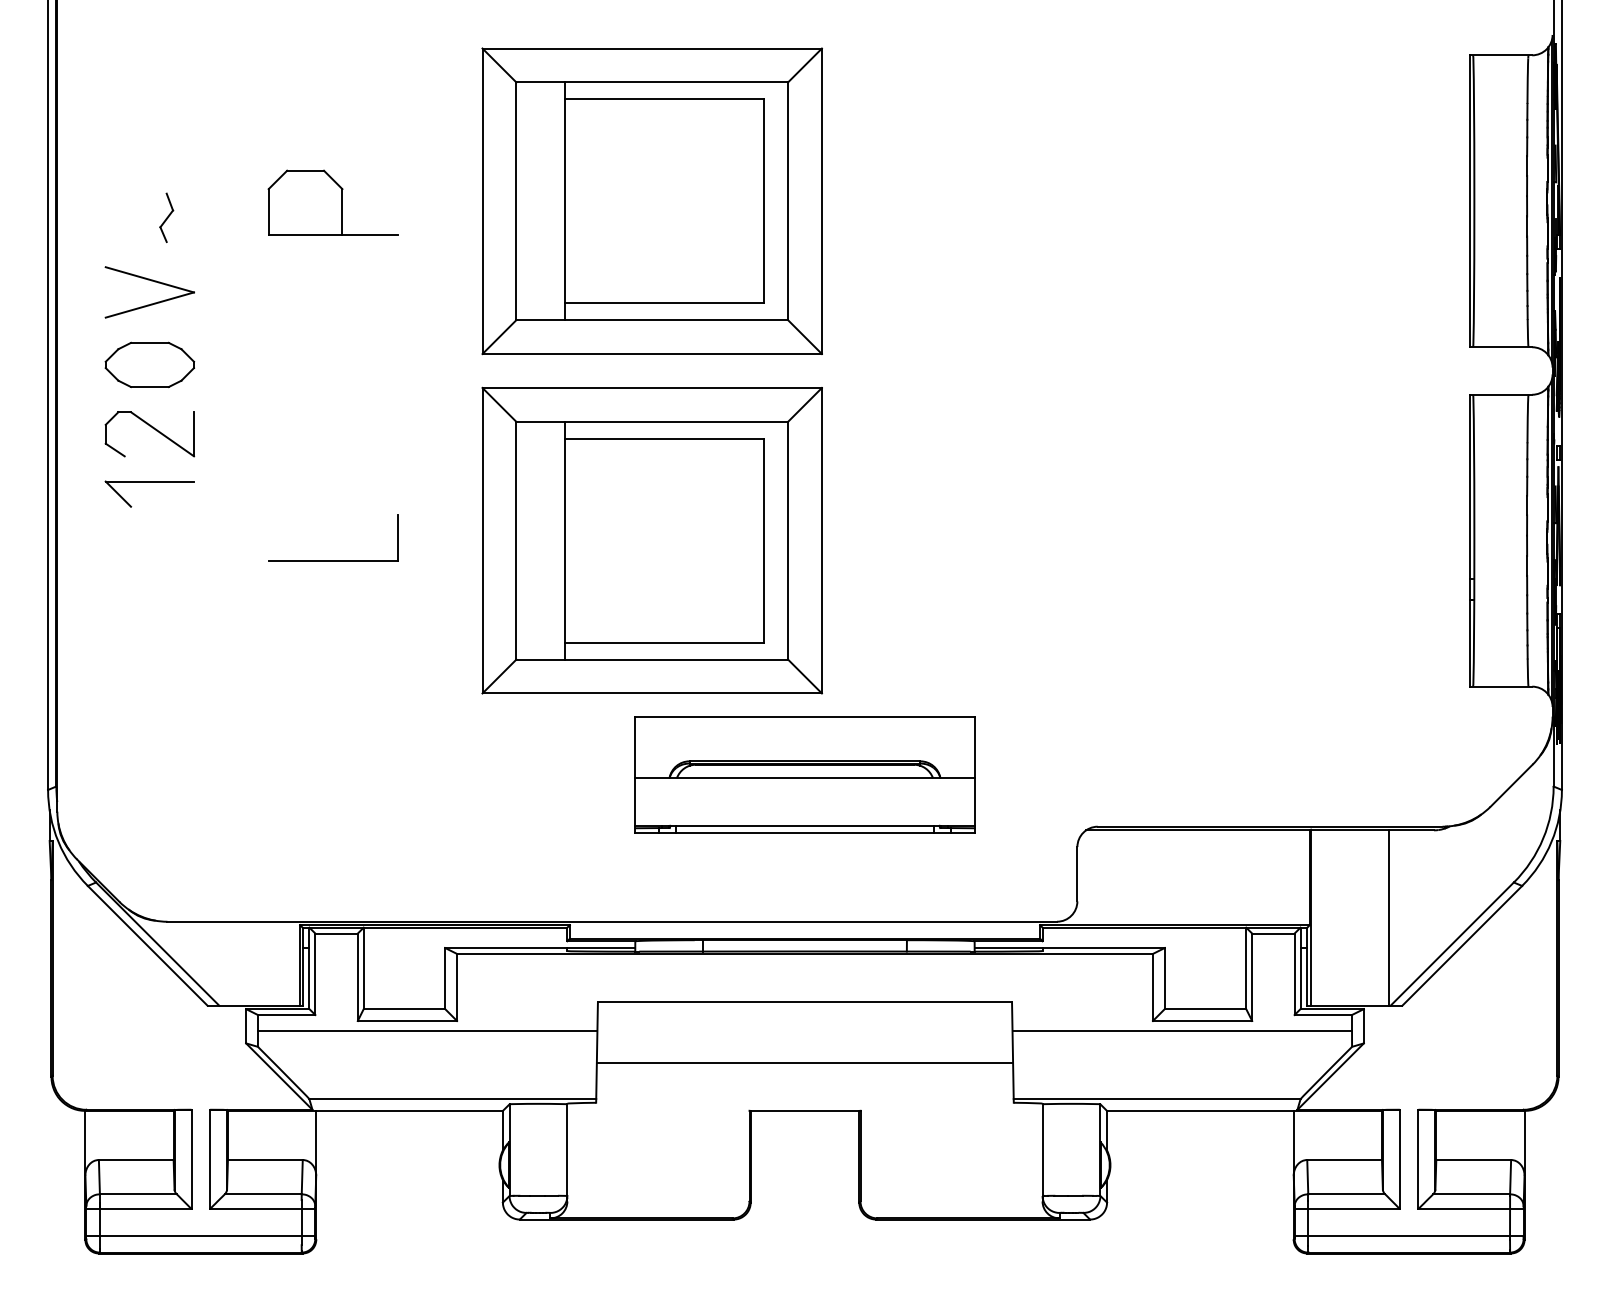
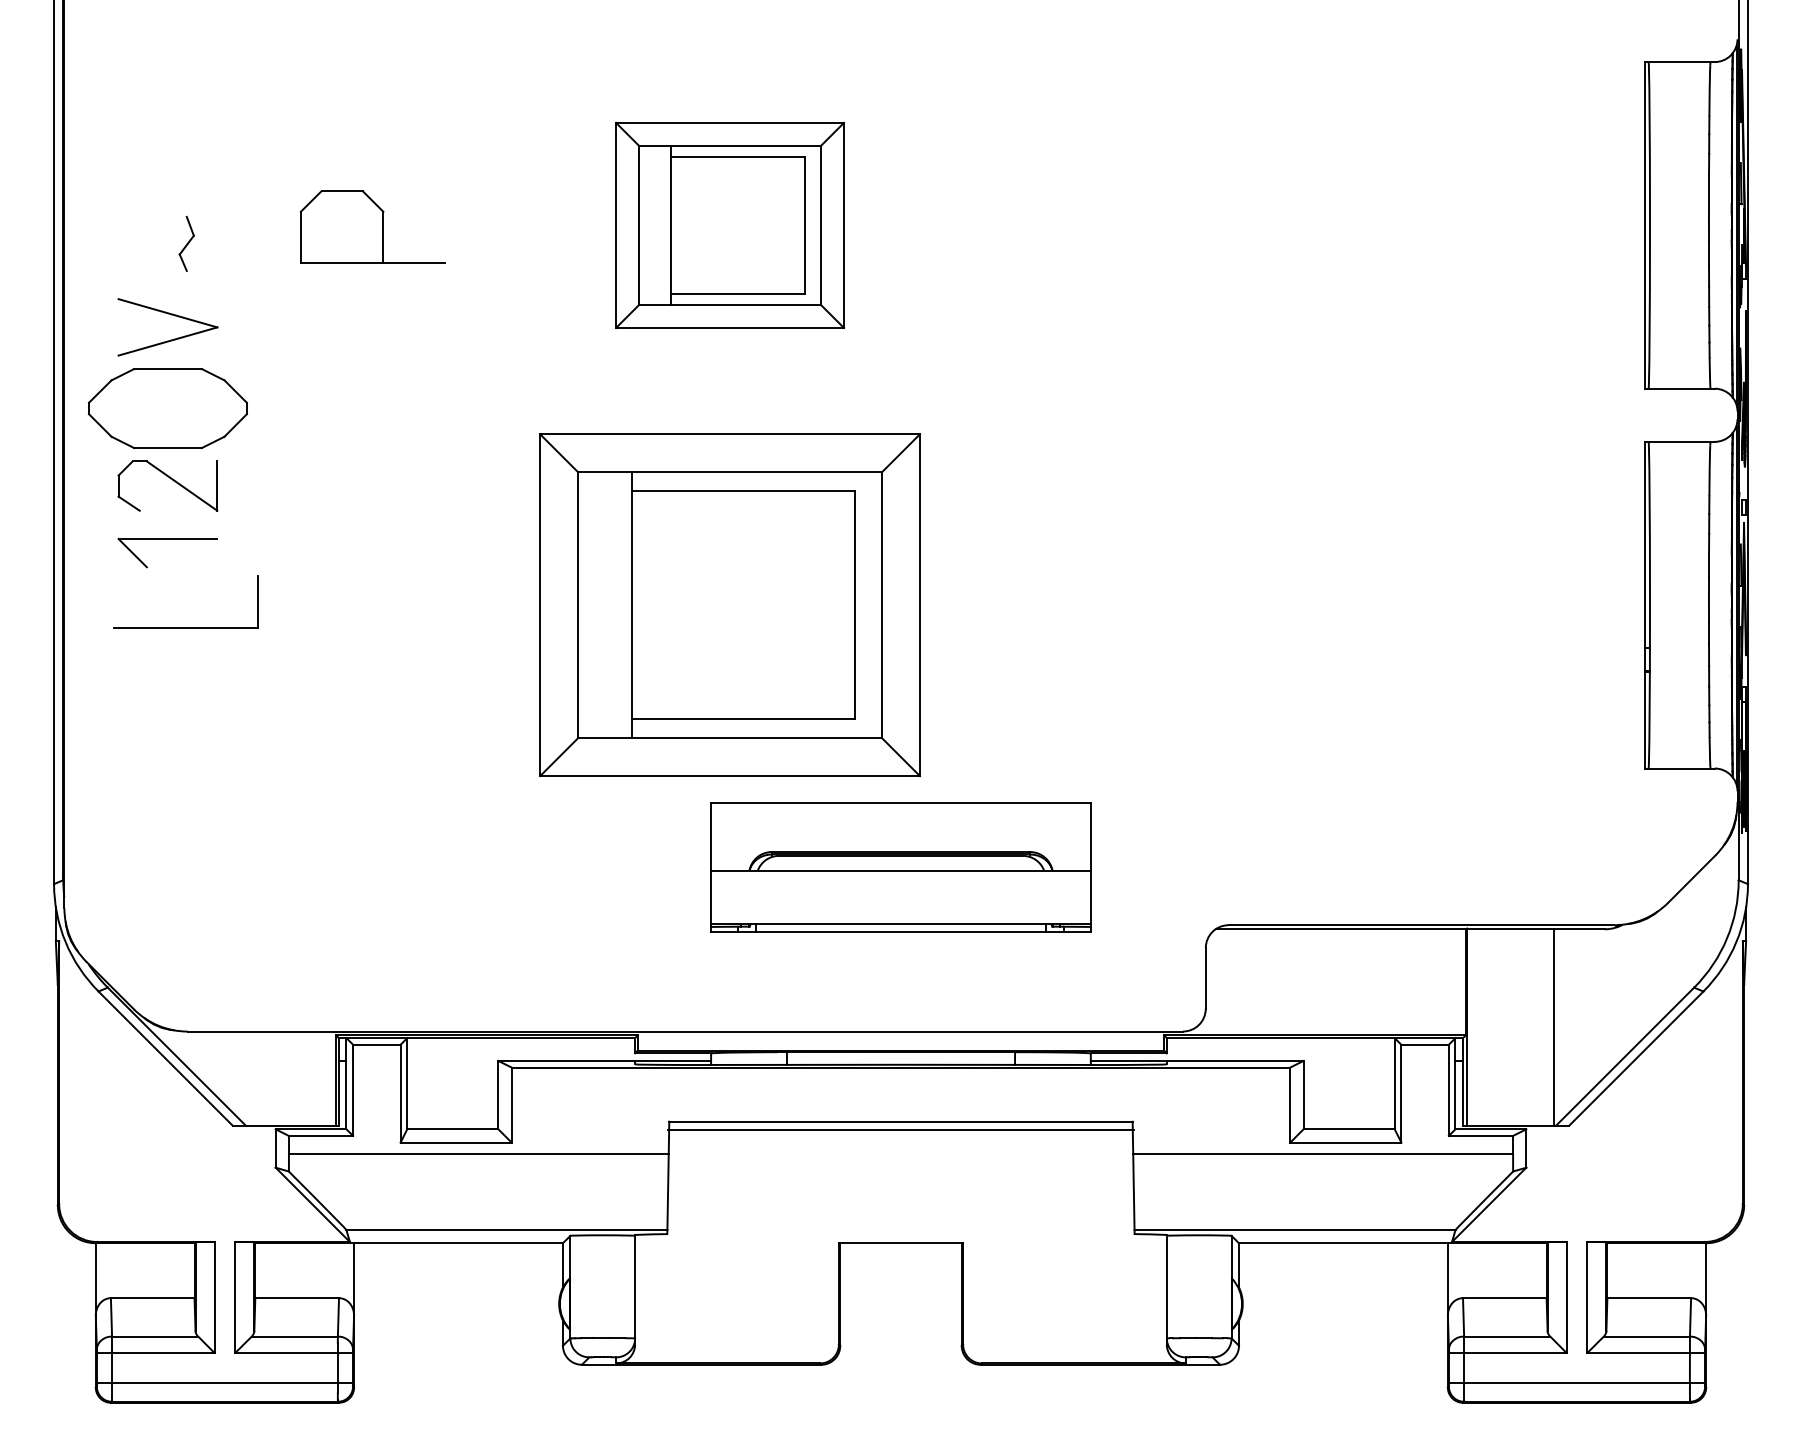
part: (651, 201) -> (729, 225), size x0.6
part: (149, 364) -> (167, 408), size x1.6
part: (332, 560) -> (185, 627), moved
line: (804, 1063) -> (900, 1130), moved

